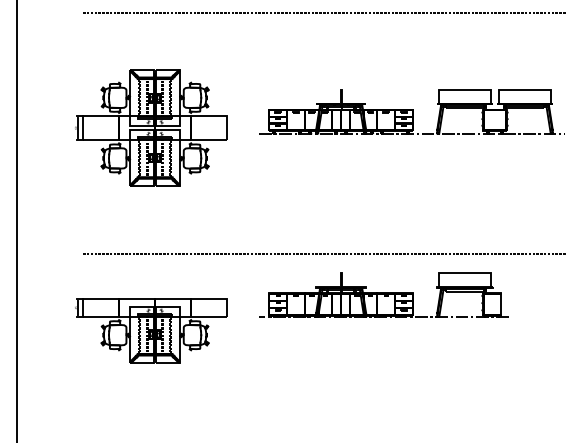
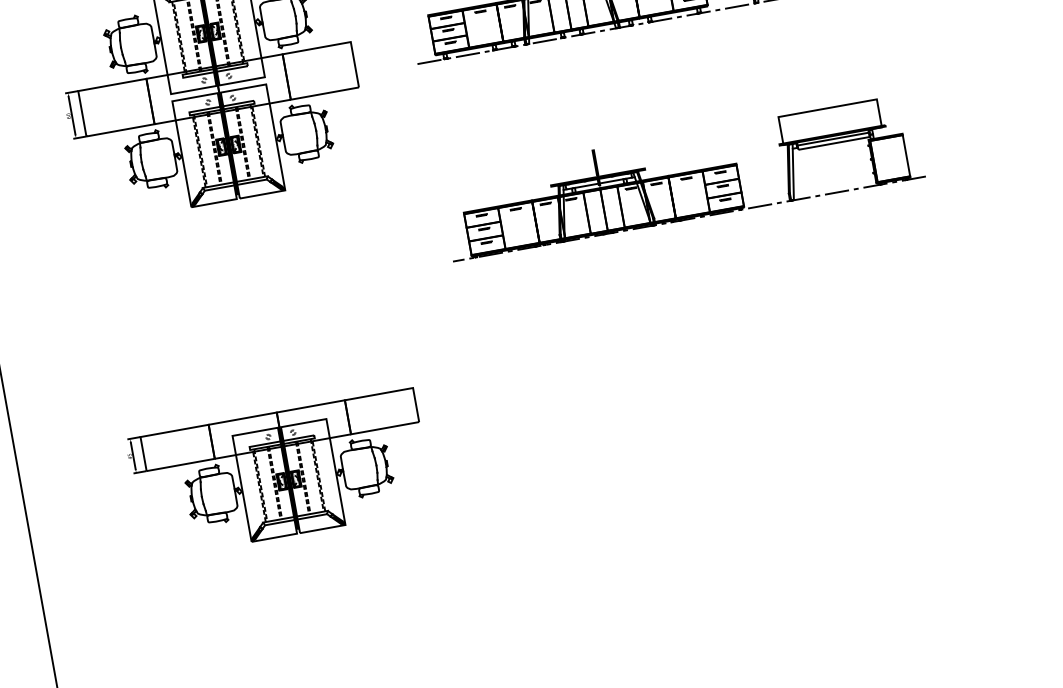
line: (324, 253) -> (581, 268), removed
part: (383, 294) -> (680, 176), moved

